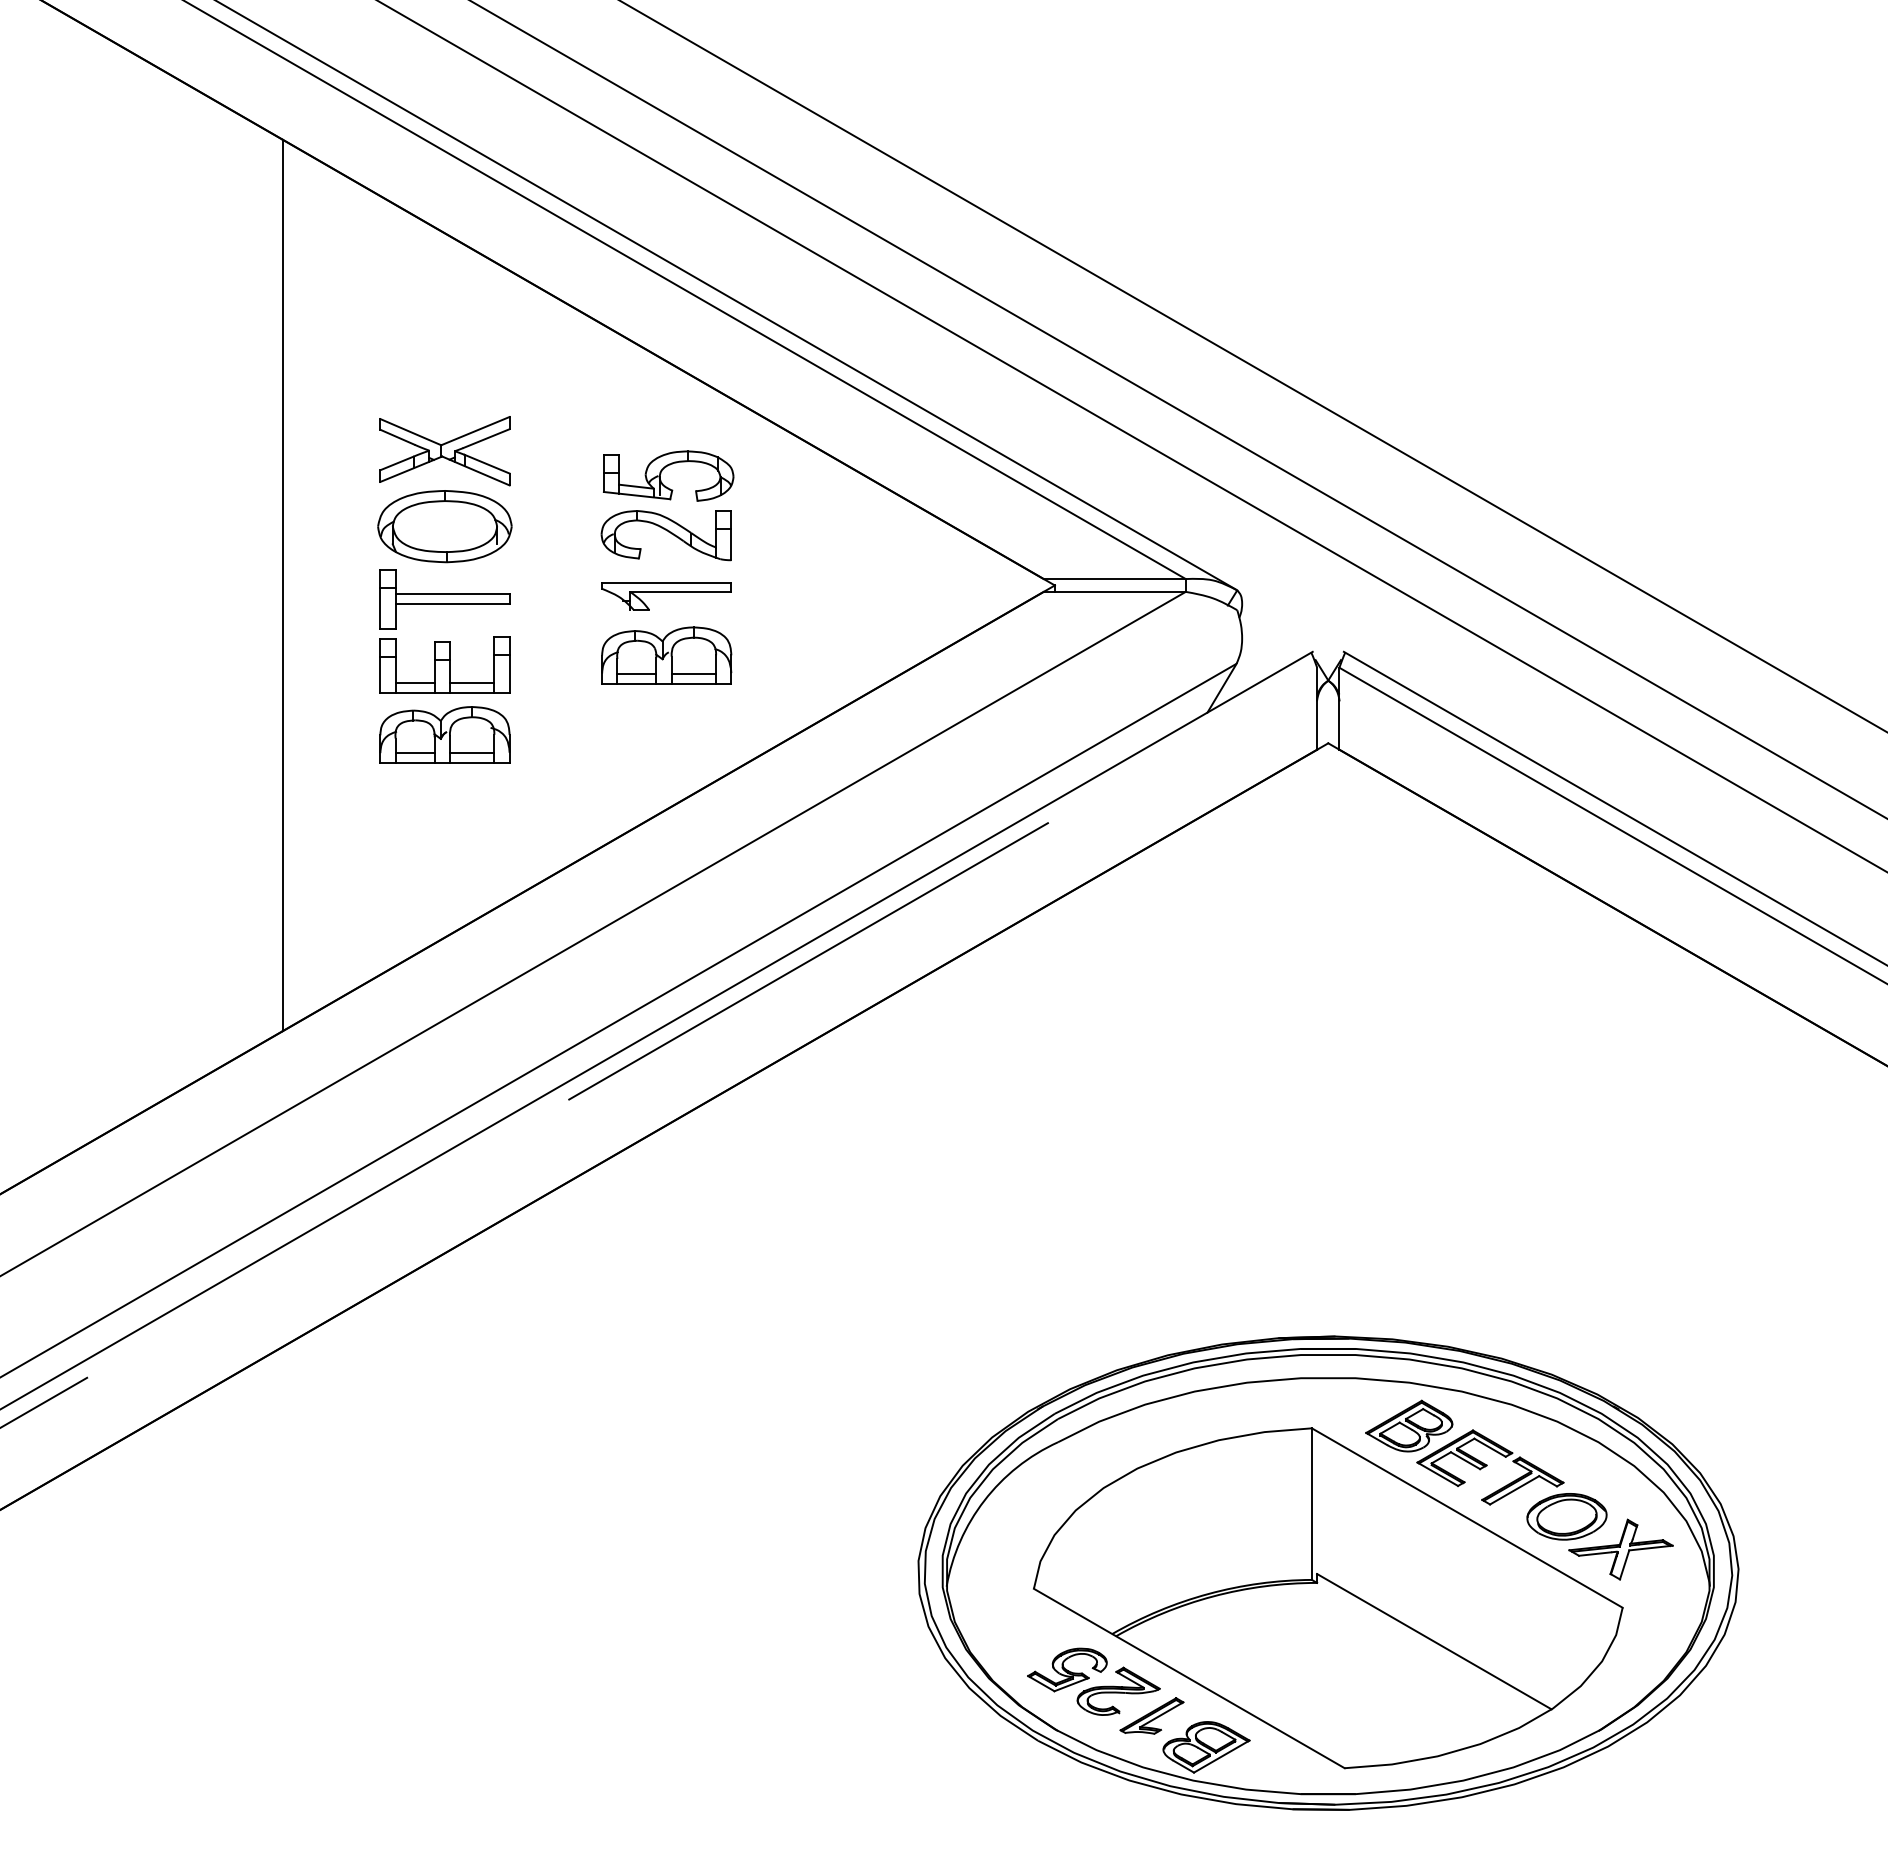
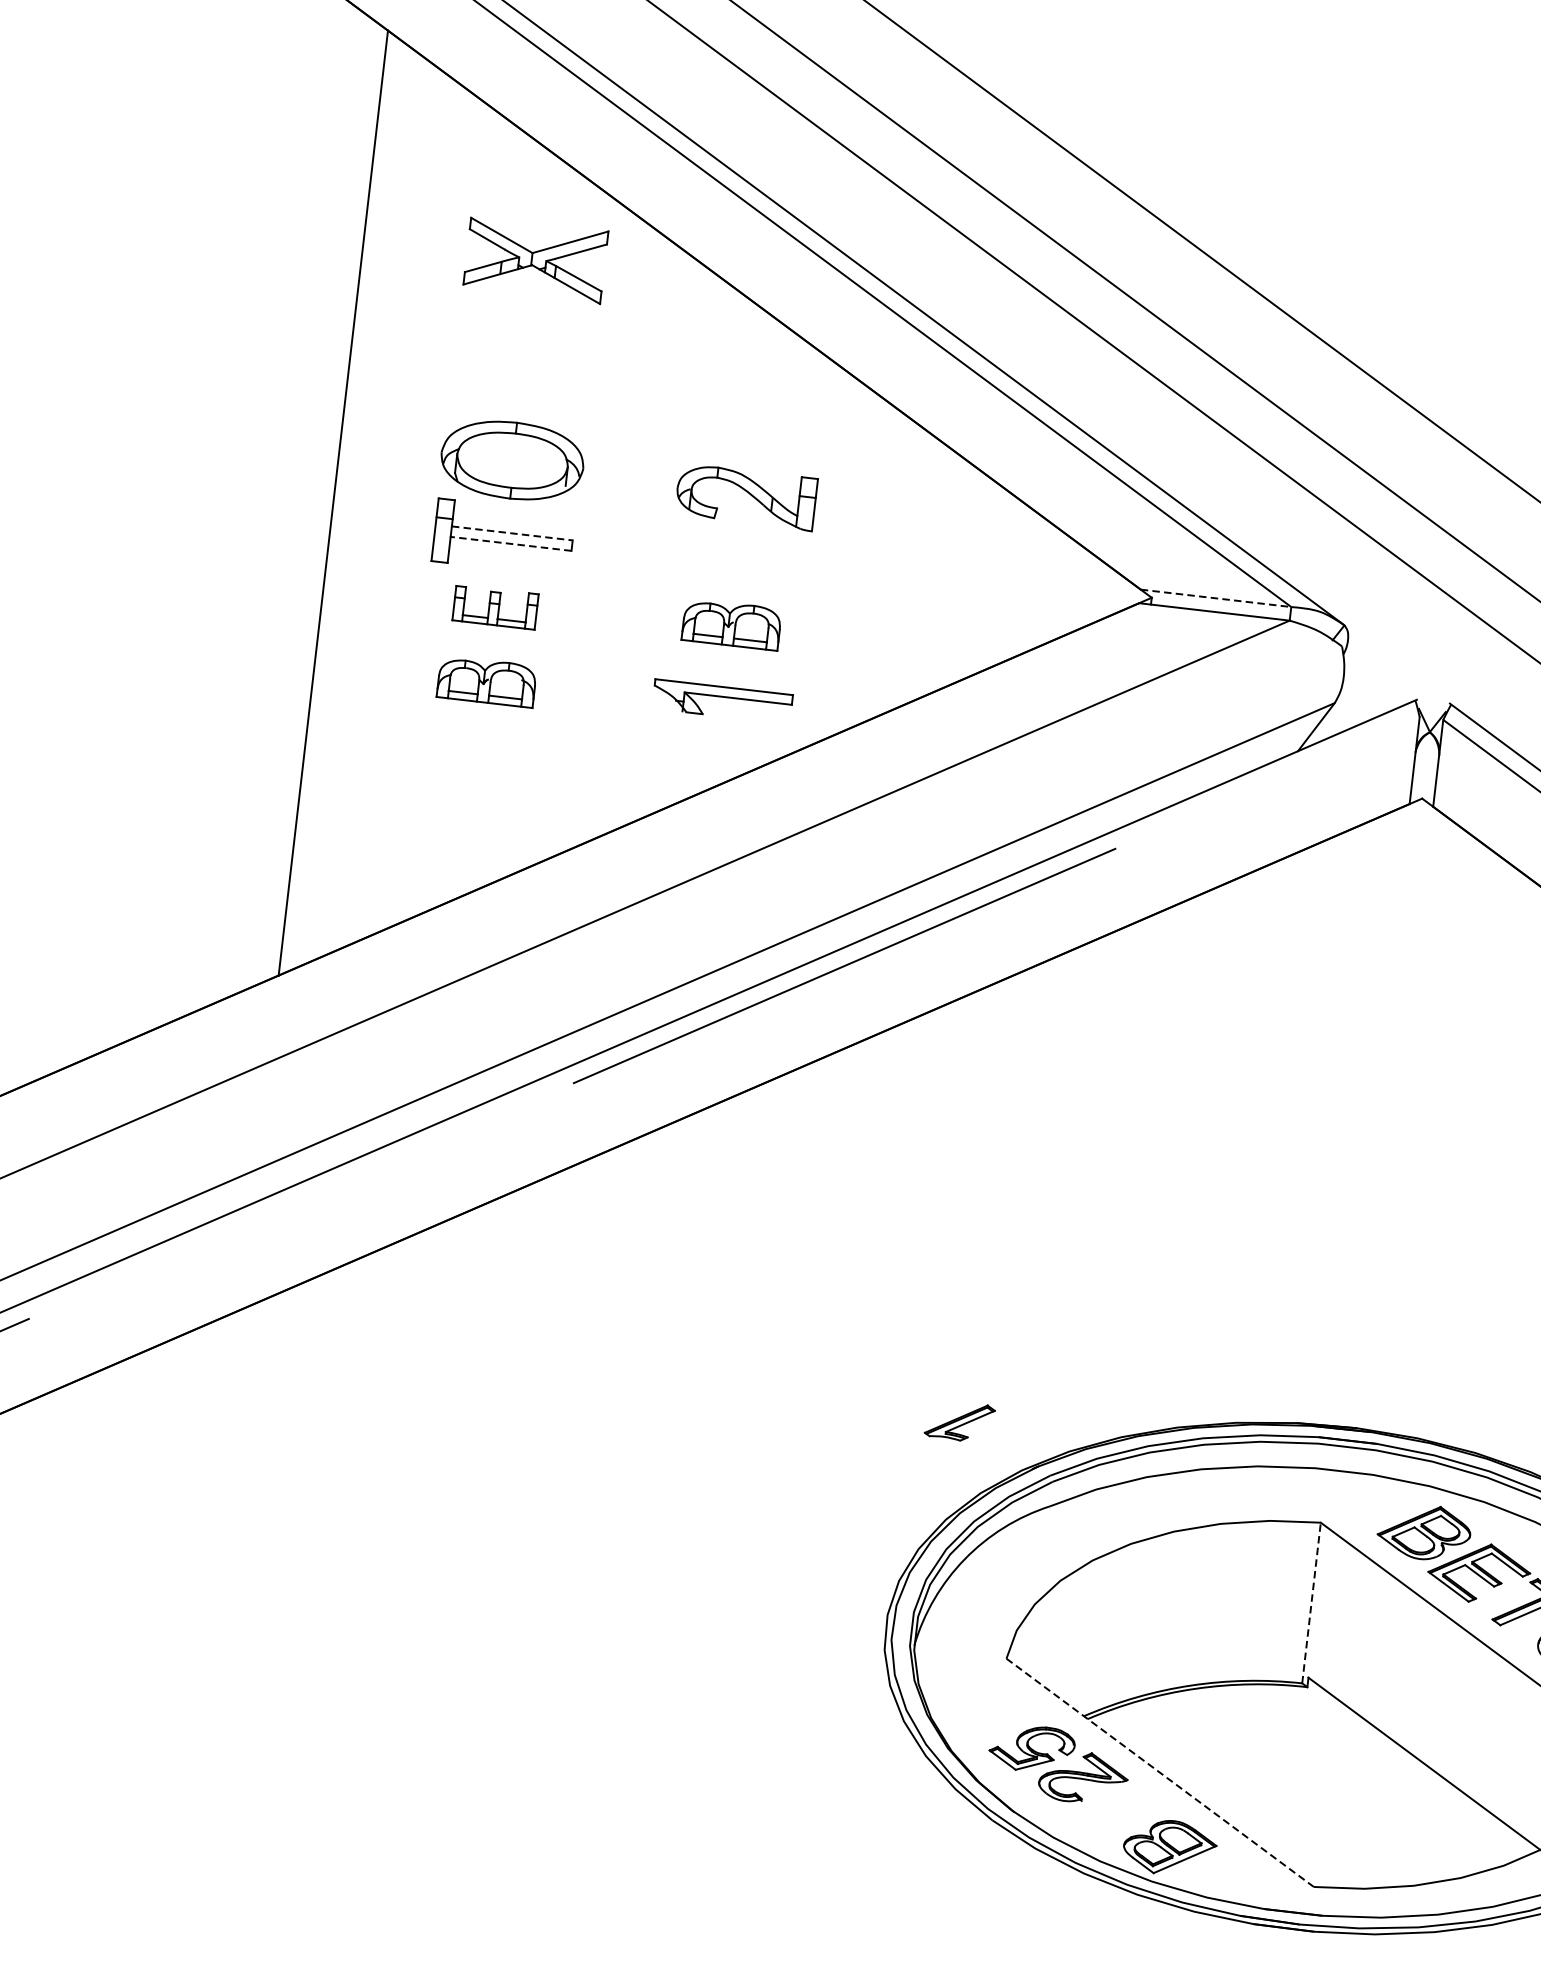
part: (444, 451) -> (535, 260), moved
part: (662, 471) -> (749, 428), removed
line: (1115, 579) -> (1216, 598), solid -> dashed
line: (453, 594) -> (513, 533), solid -> dashed
part: (666, 596) -> (722, 701), moved
line: (452, 604) -> (510, 544), solid -> dashed
part: (666, 655) -> (731, 624), size x0.7
part: (444, 664) -> (495, 606), size x0.6
part: (444, 734) -> (486, 680), size x0.7
line: (1311, 1504) -> (1311, 1603), solid -> dashed
line: (1189, 1678) -> (1160, 1772), solid -> dashed
part: (1151, 1715) -> (959, 1420), moved

